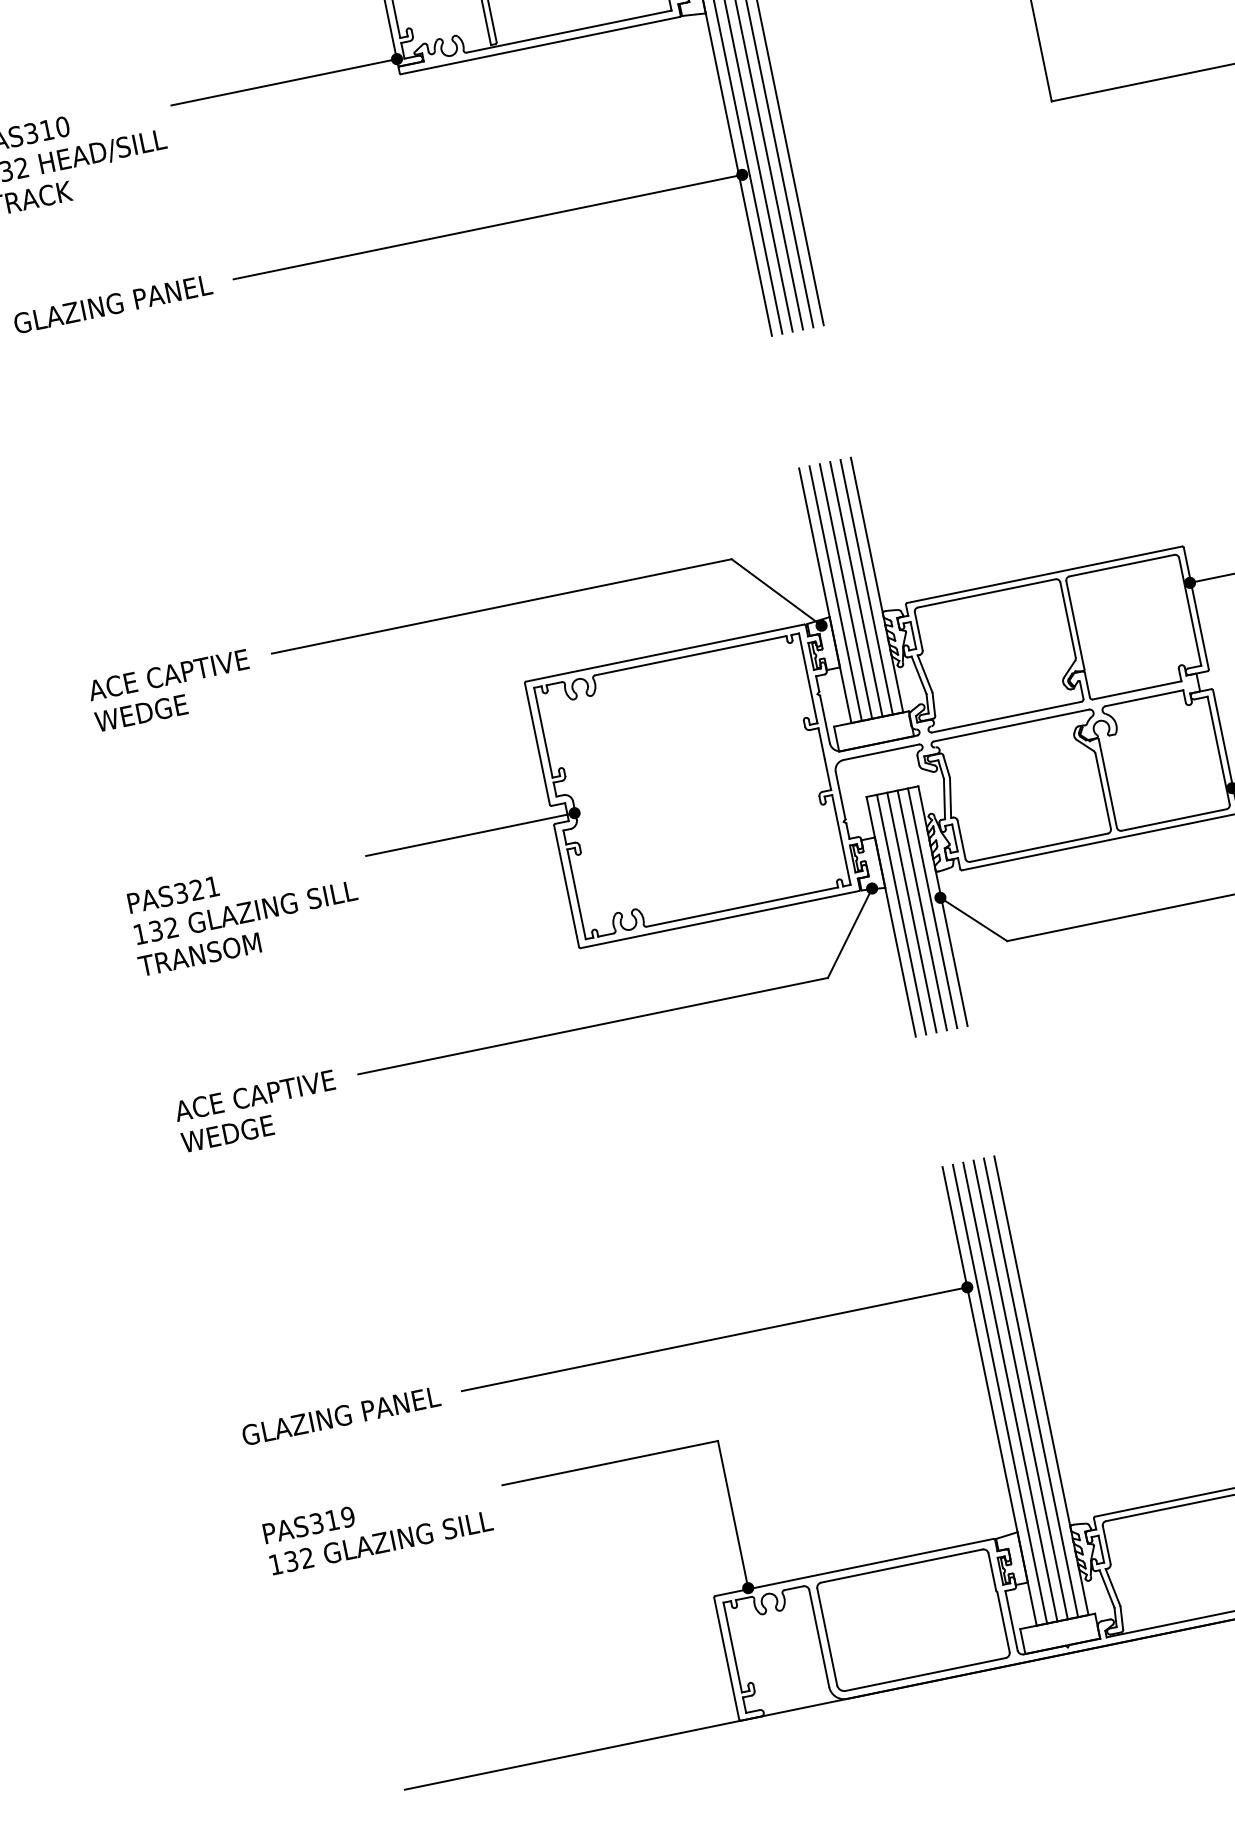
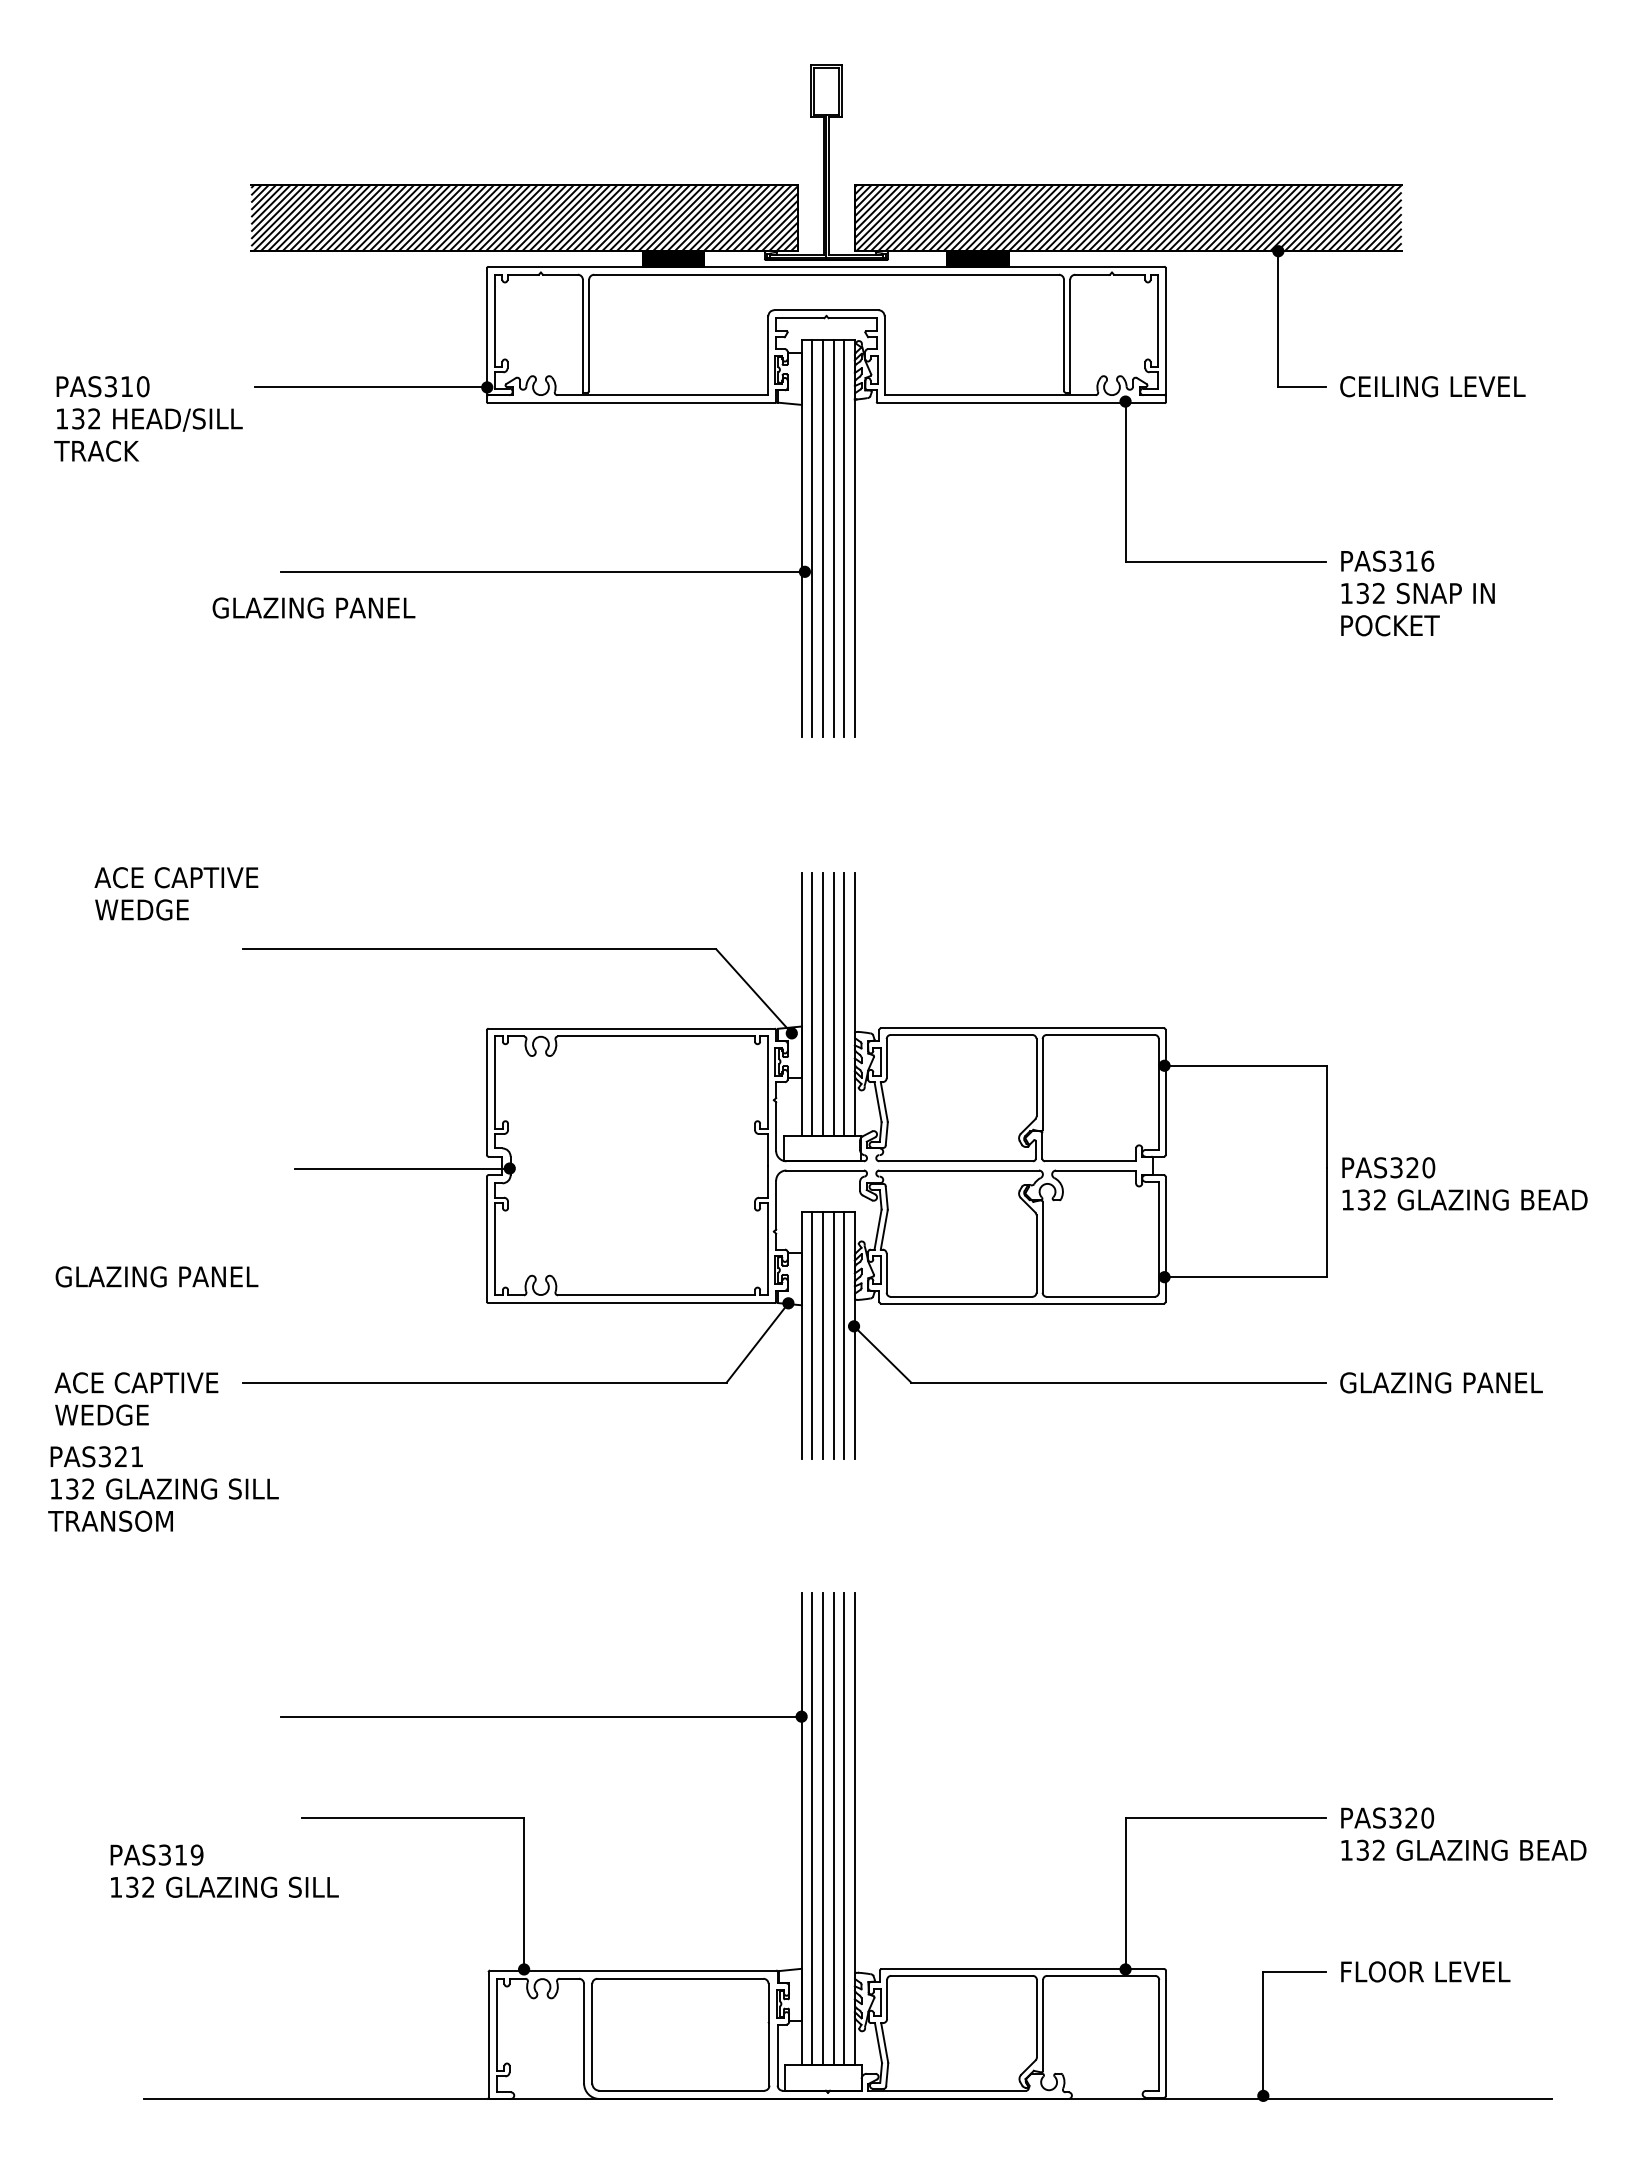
text: (112, 303) -> (313, 607), moved
text: (171, 690) -> (176, 893), moved
text: (244, 912) -> (163, 1488), moved
text: (340, 1415) -> (156, 1276), moved
text: (377, 1526) -> (224, 1870), moved

